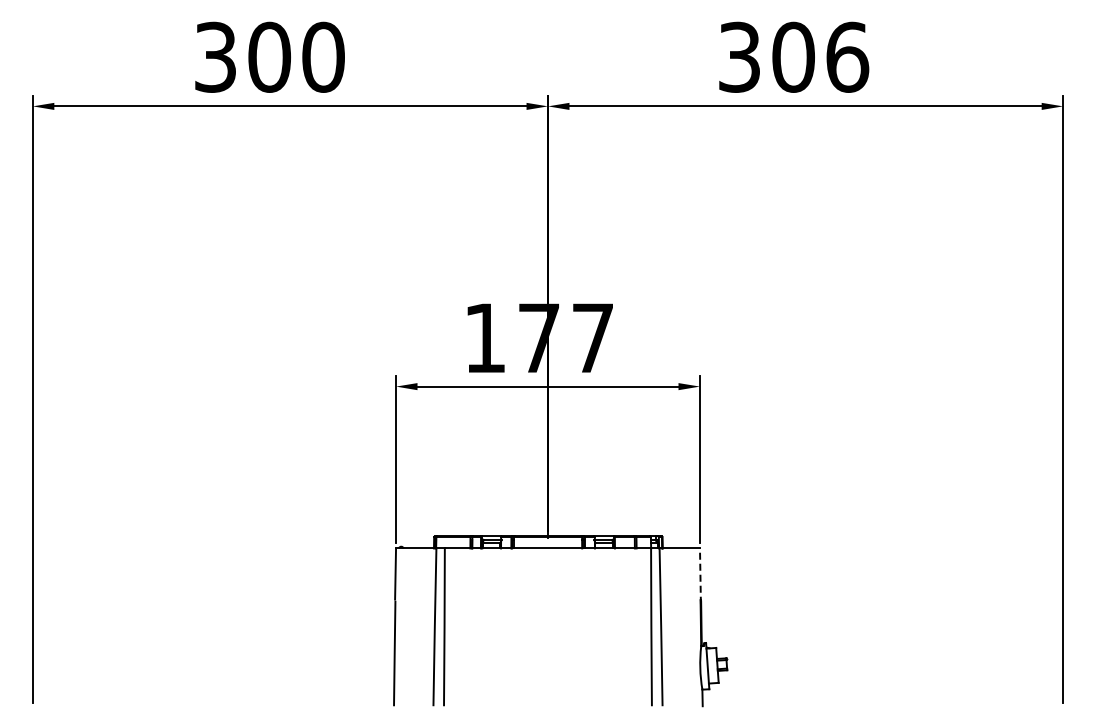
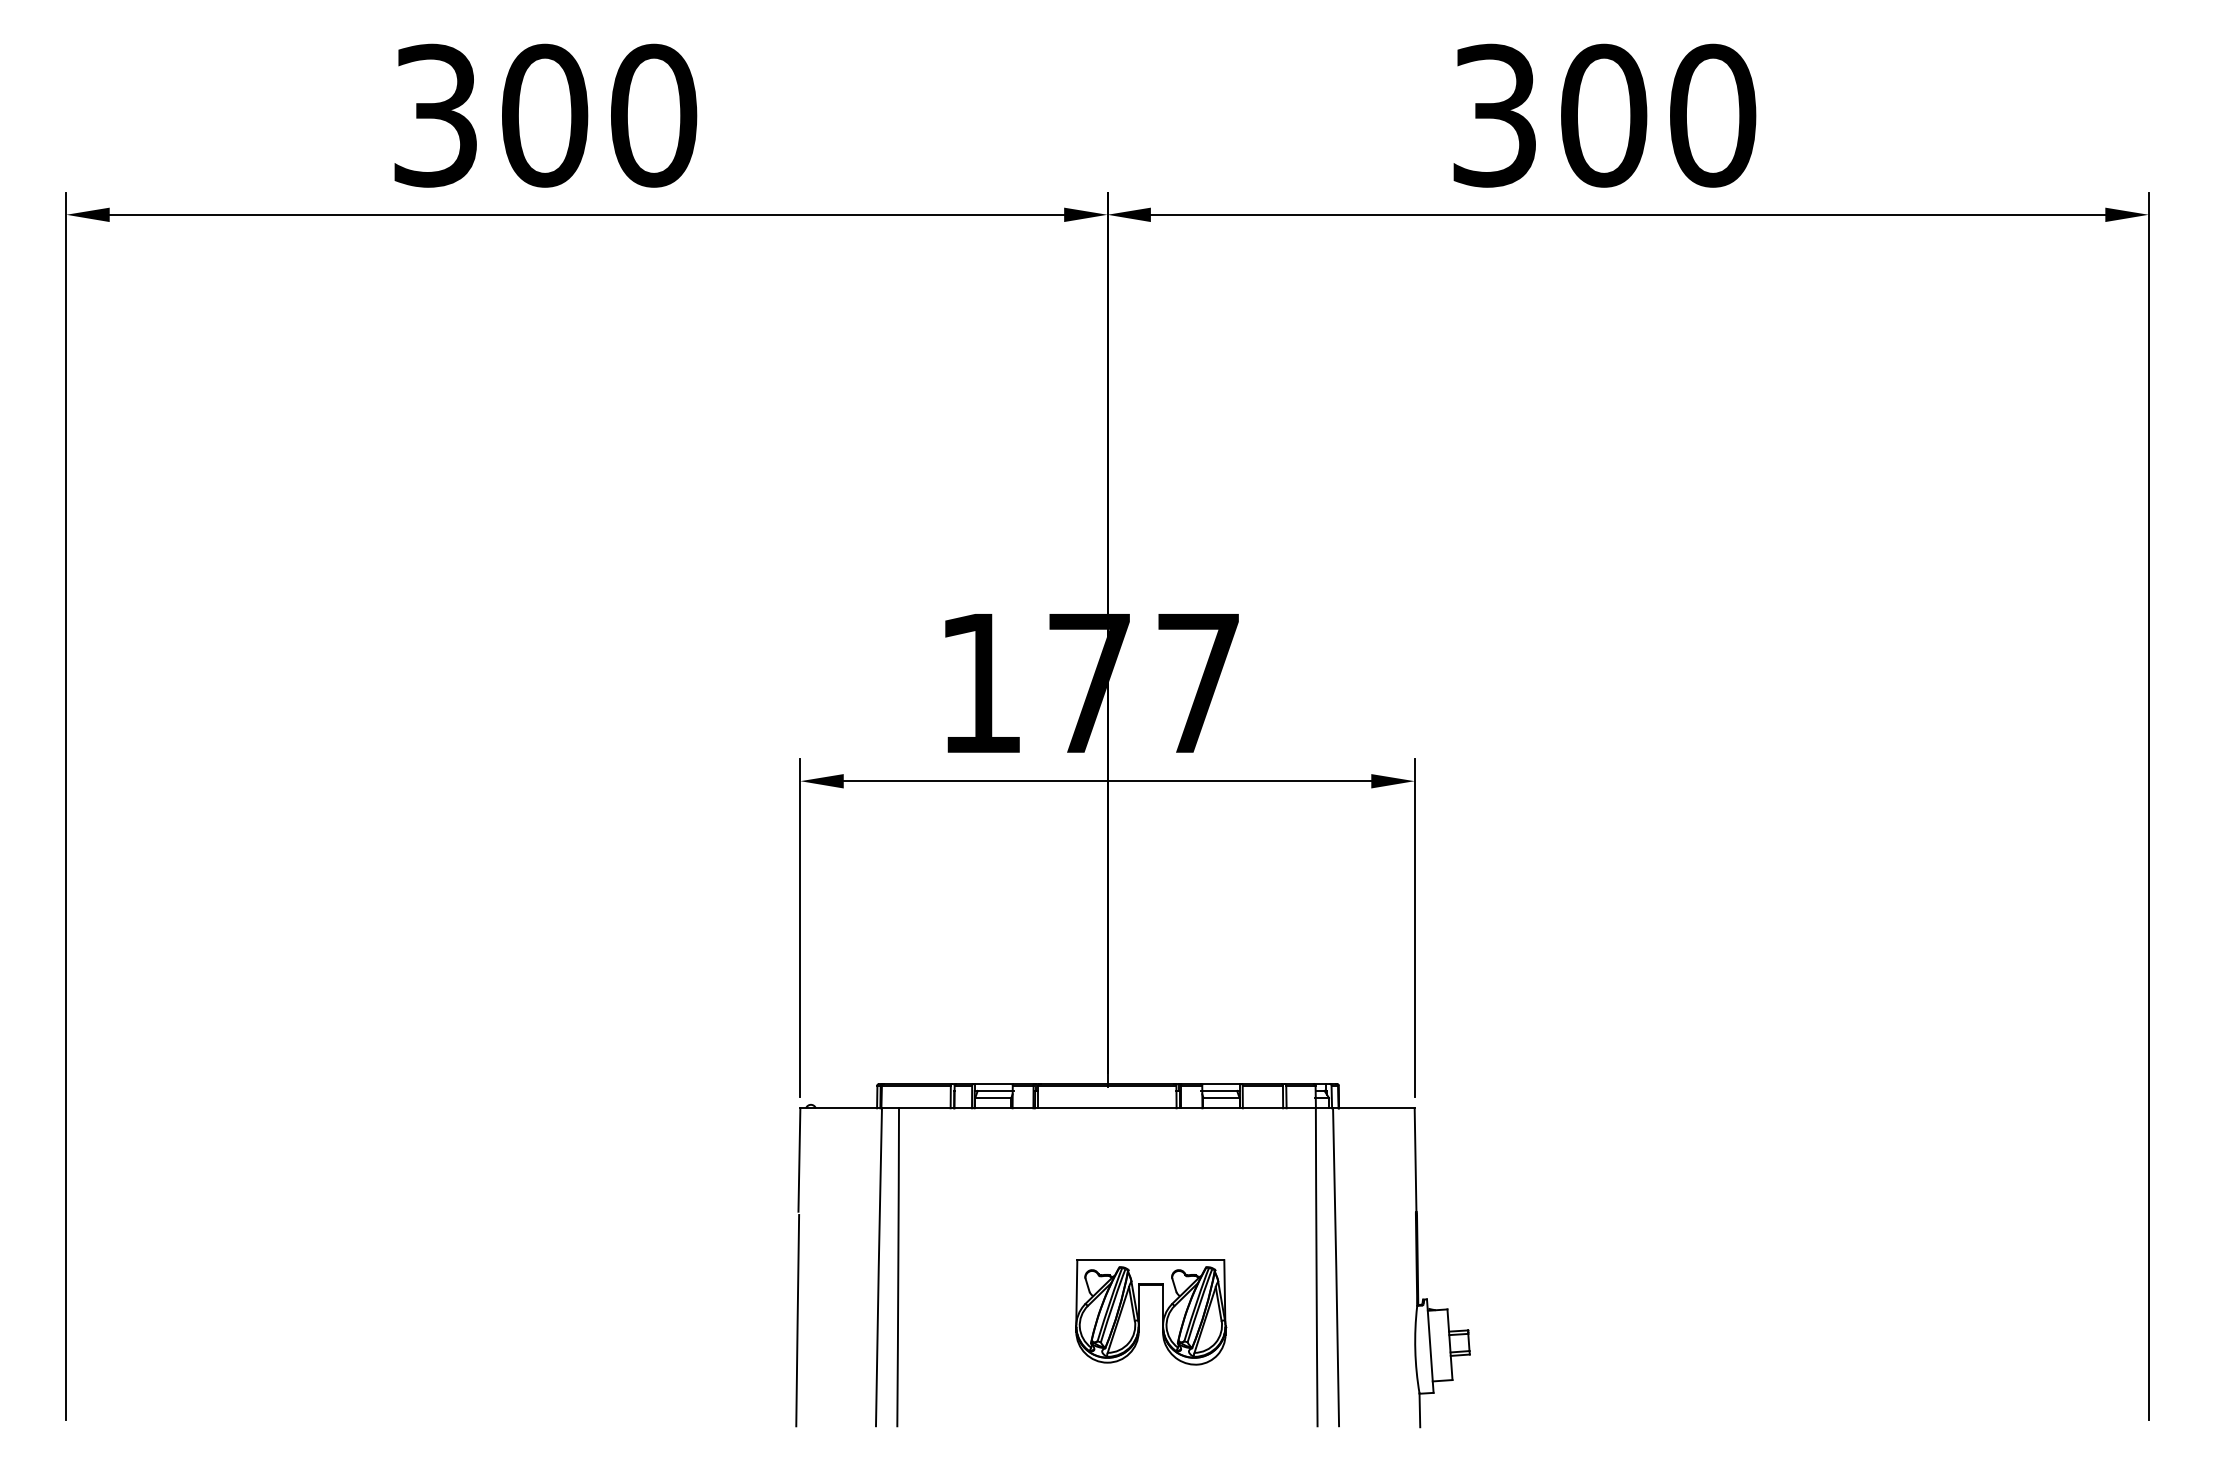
text: (847, 56) -> (1712, 113), 306 -> 300
line: (700, 576) -> (1415, 1165), dashed -> solid
part: (569, 649) -> (1150, 1312), added

